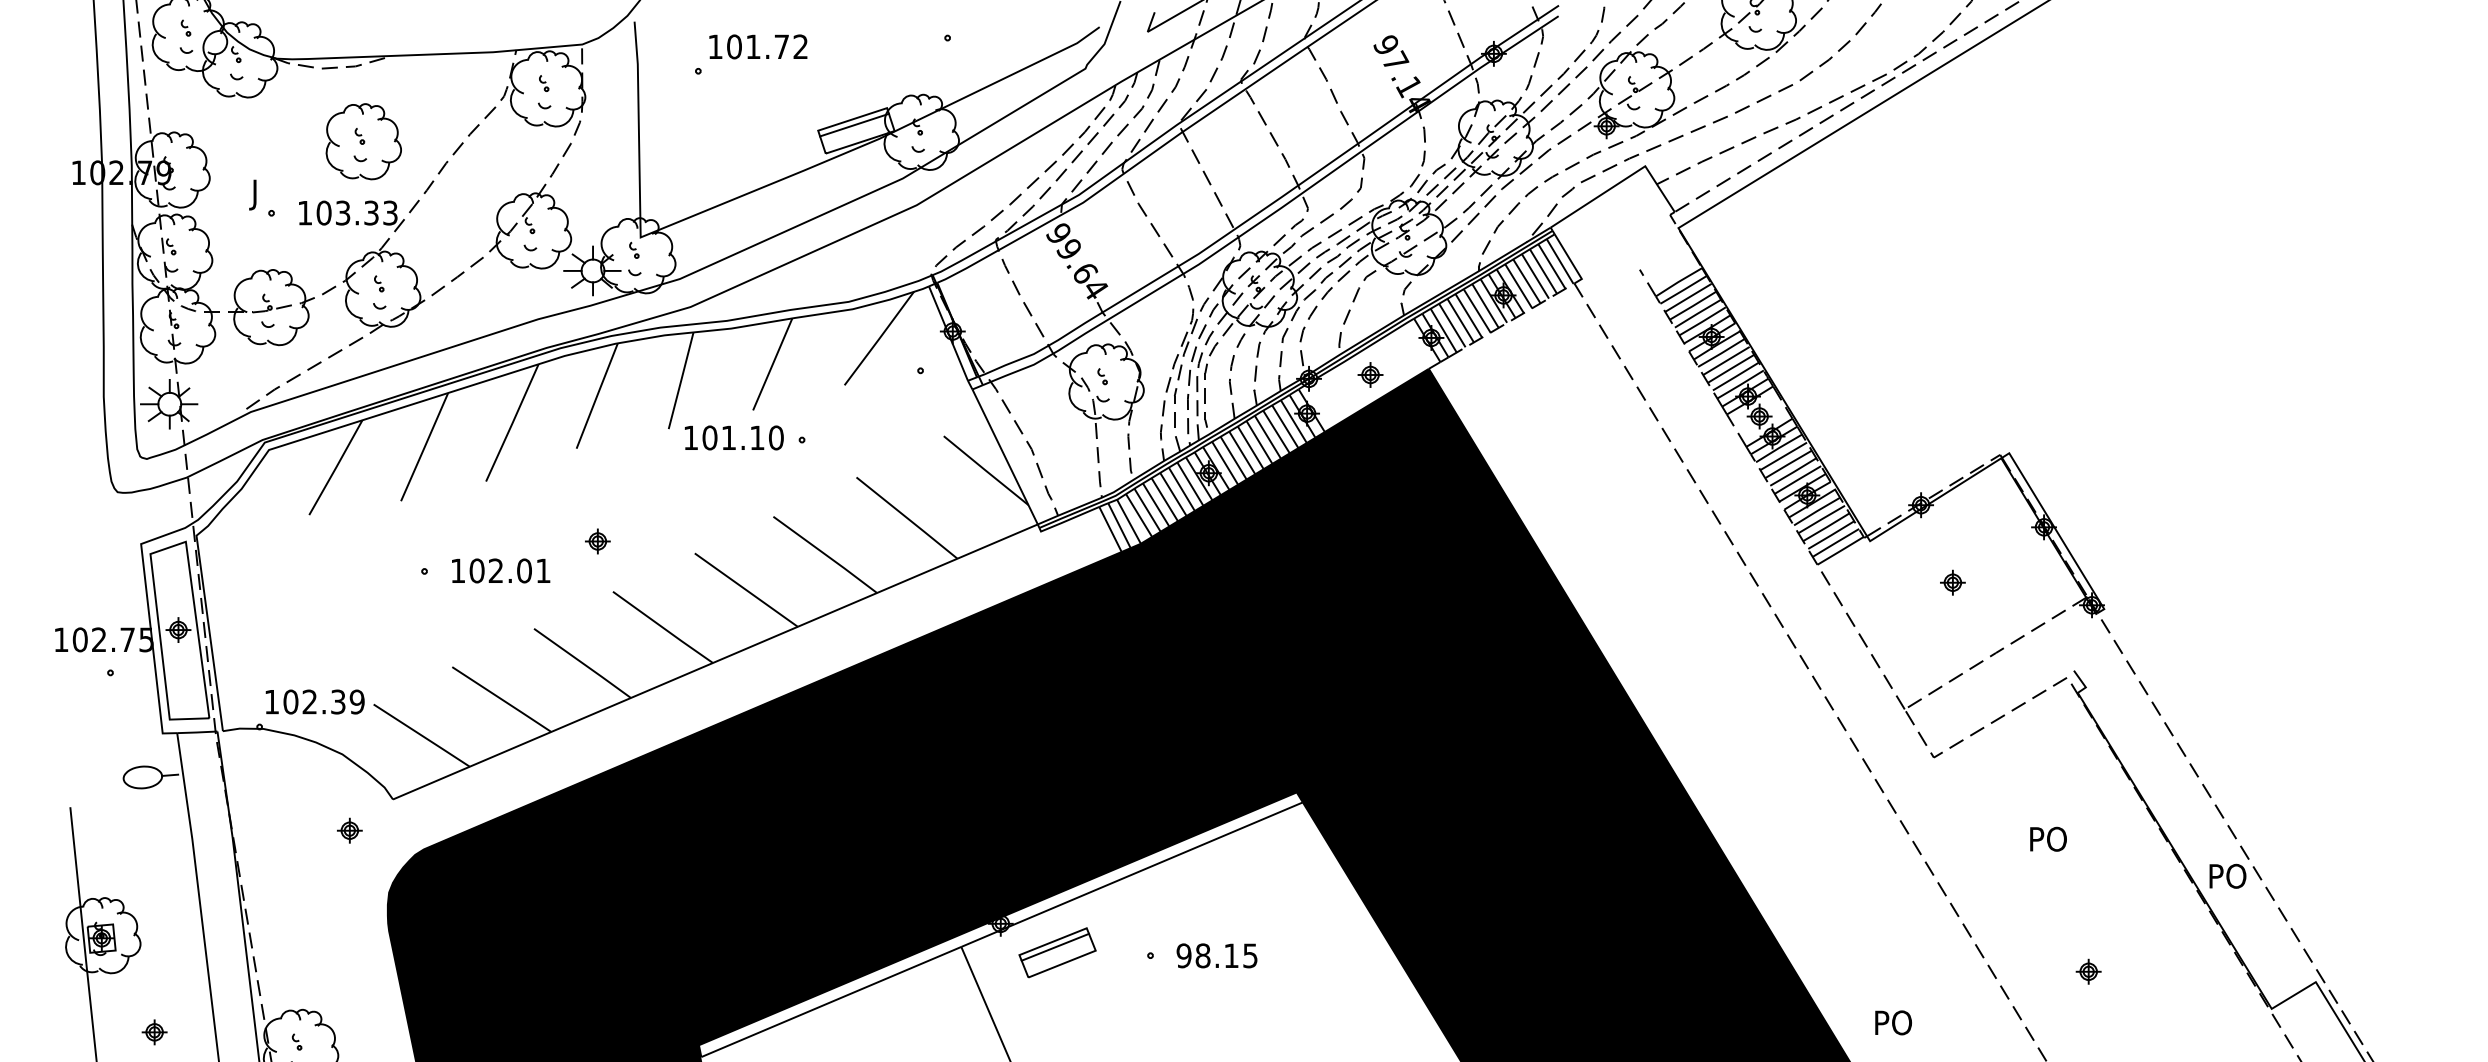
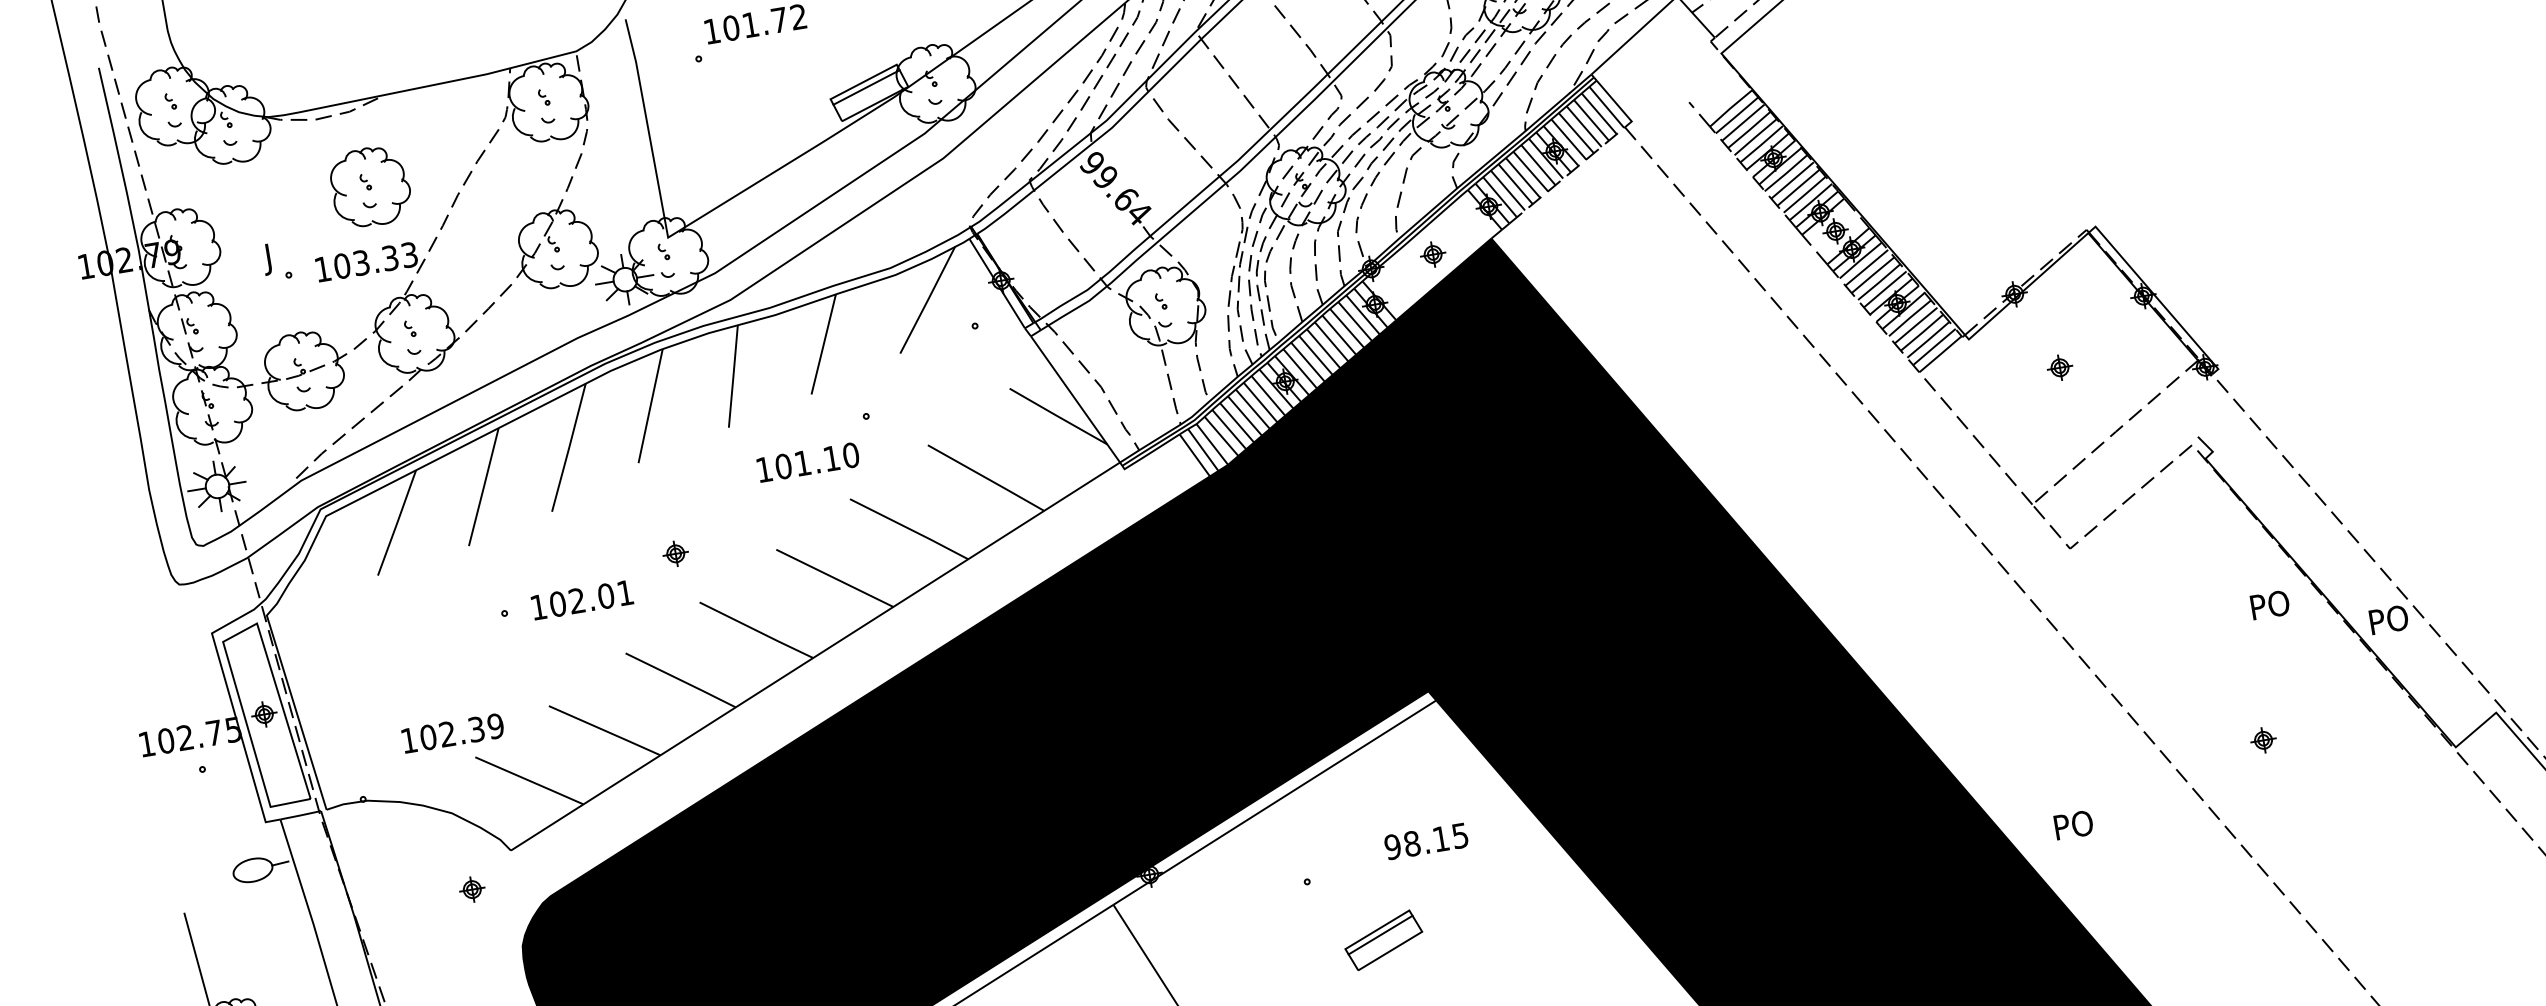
text: (734, 437) -> (808, 461), moved
text: (314, 701) -> (452, 732), moved
text: (2048, 838) -> (2270, 604), moved
part: (1057, 952) -> (1383, 940), moved
text: (1216, 955) -> (1425, 841), moved

